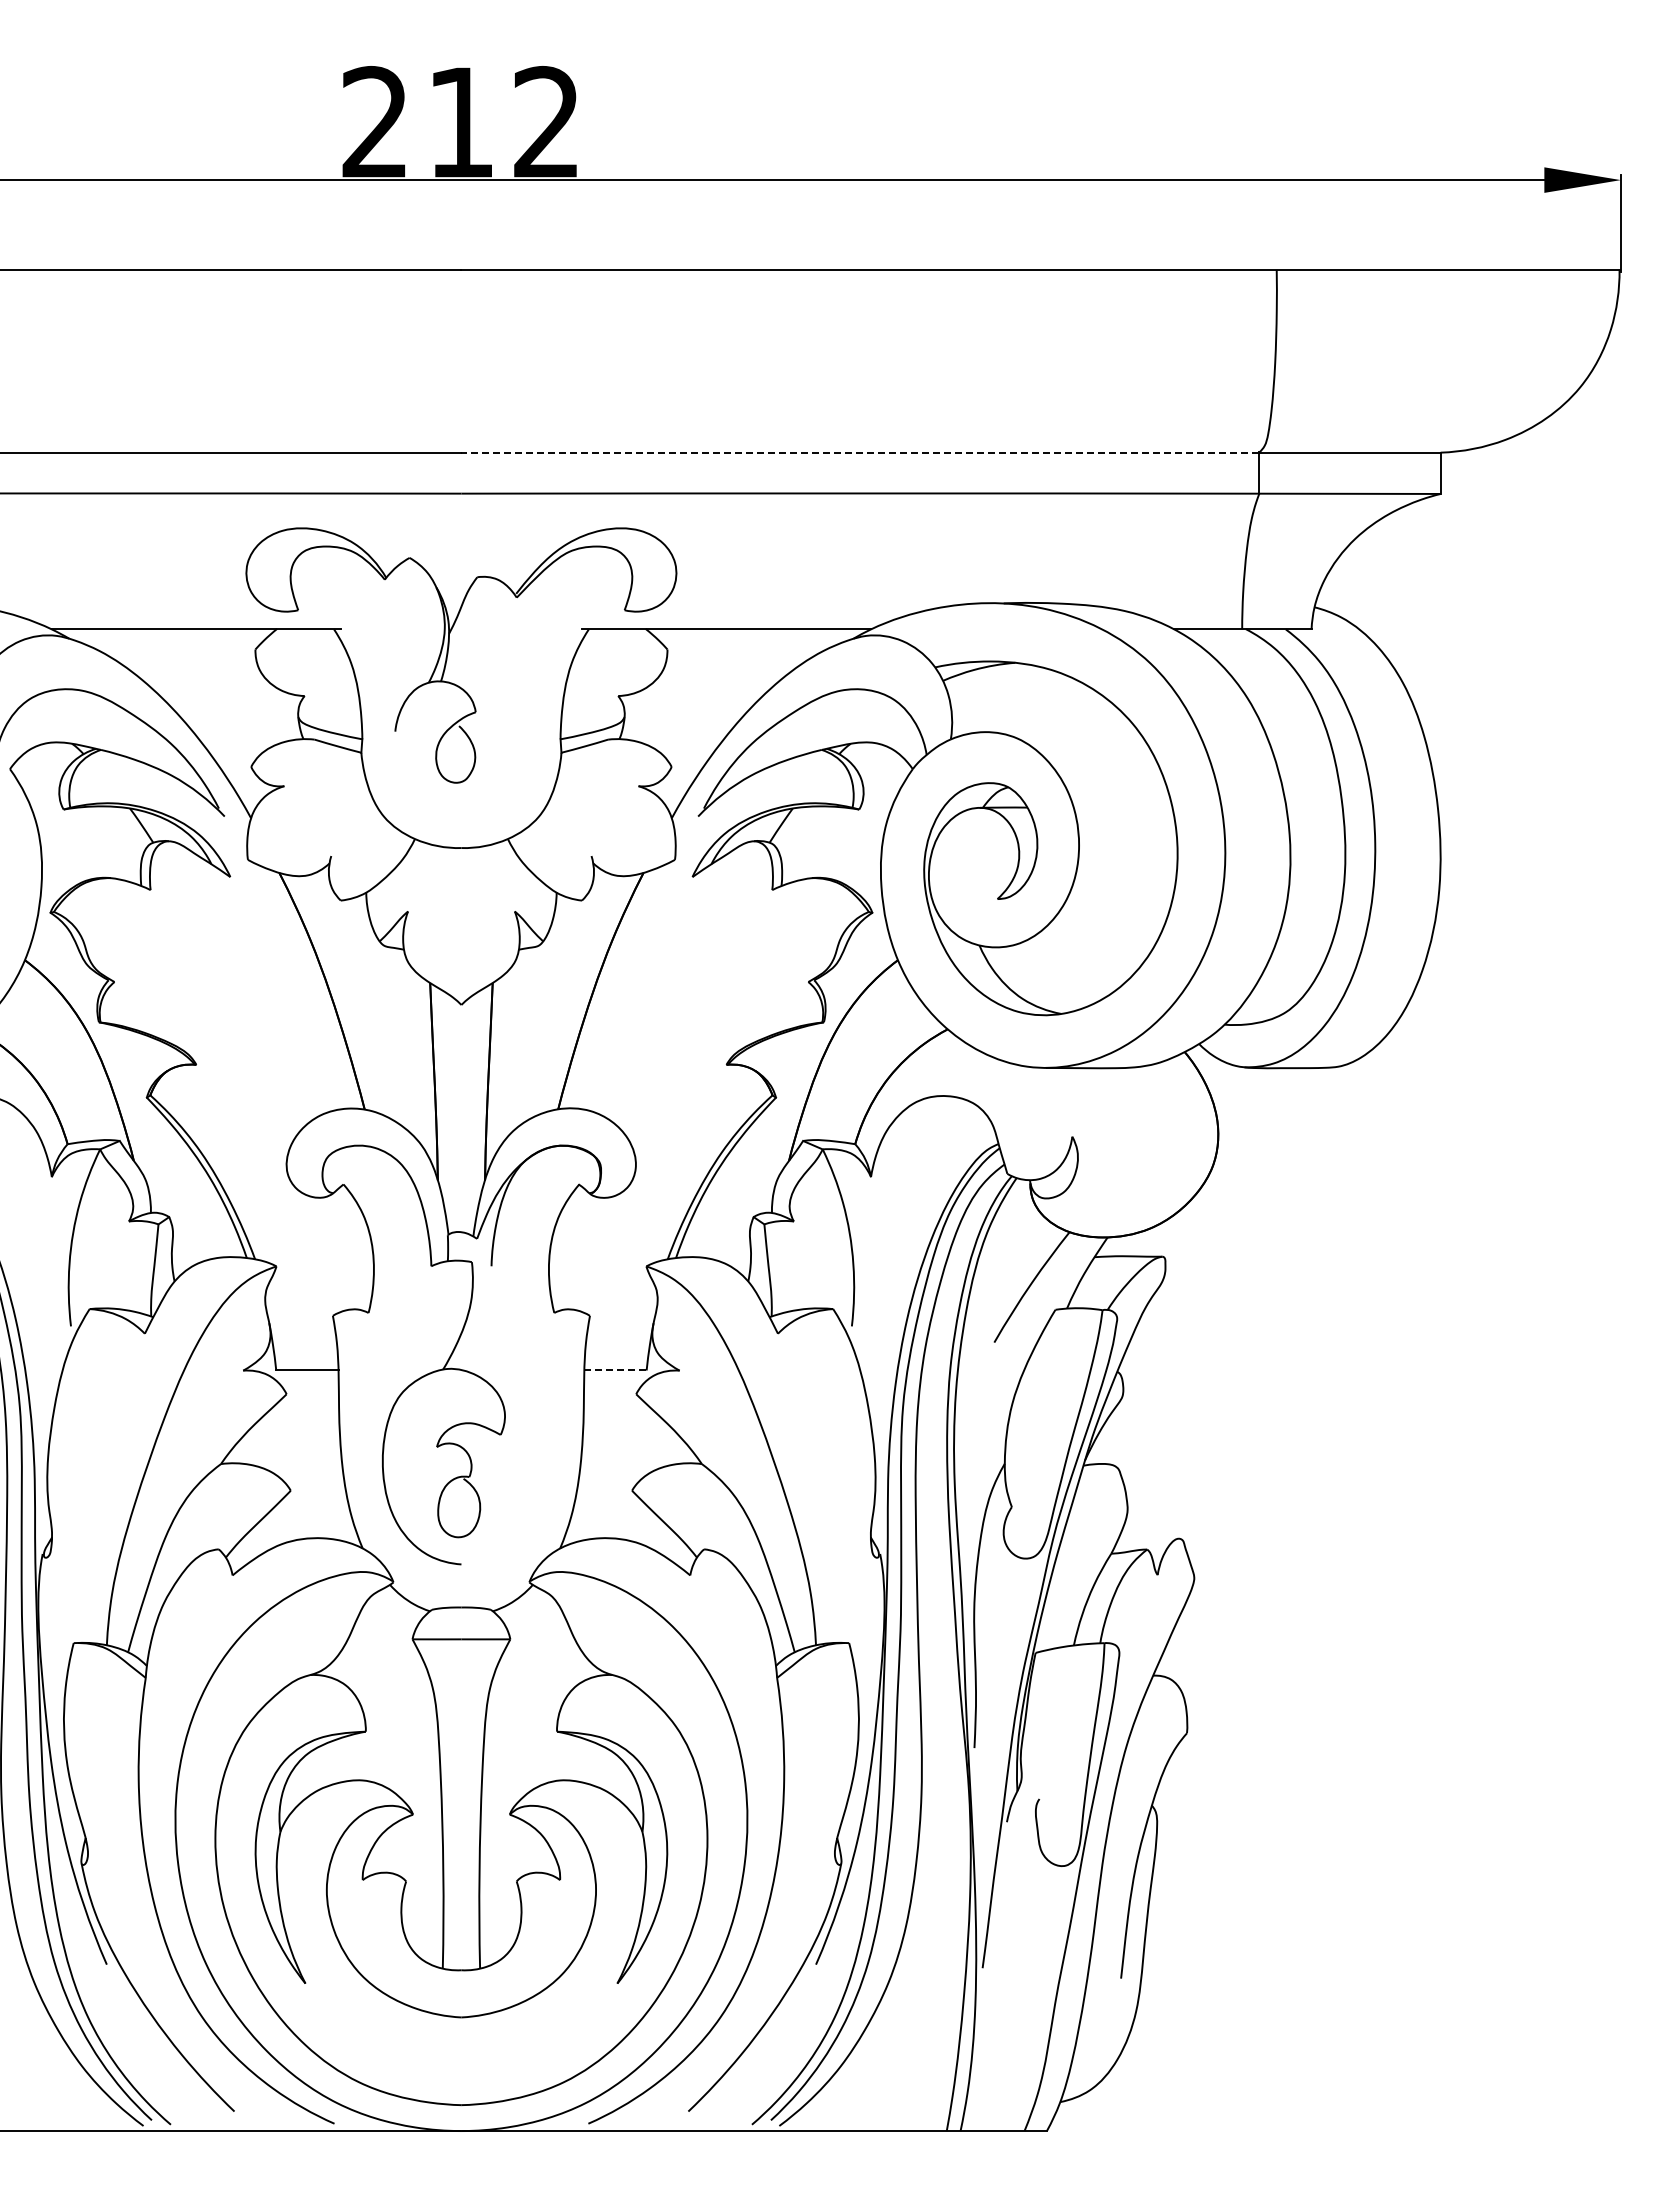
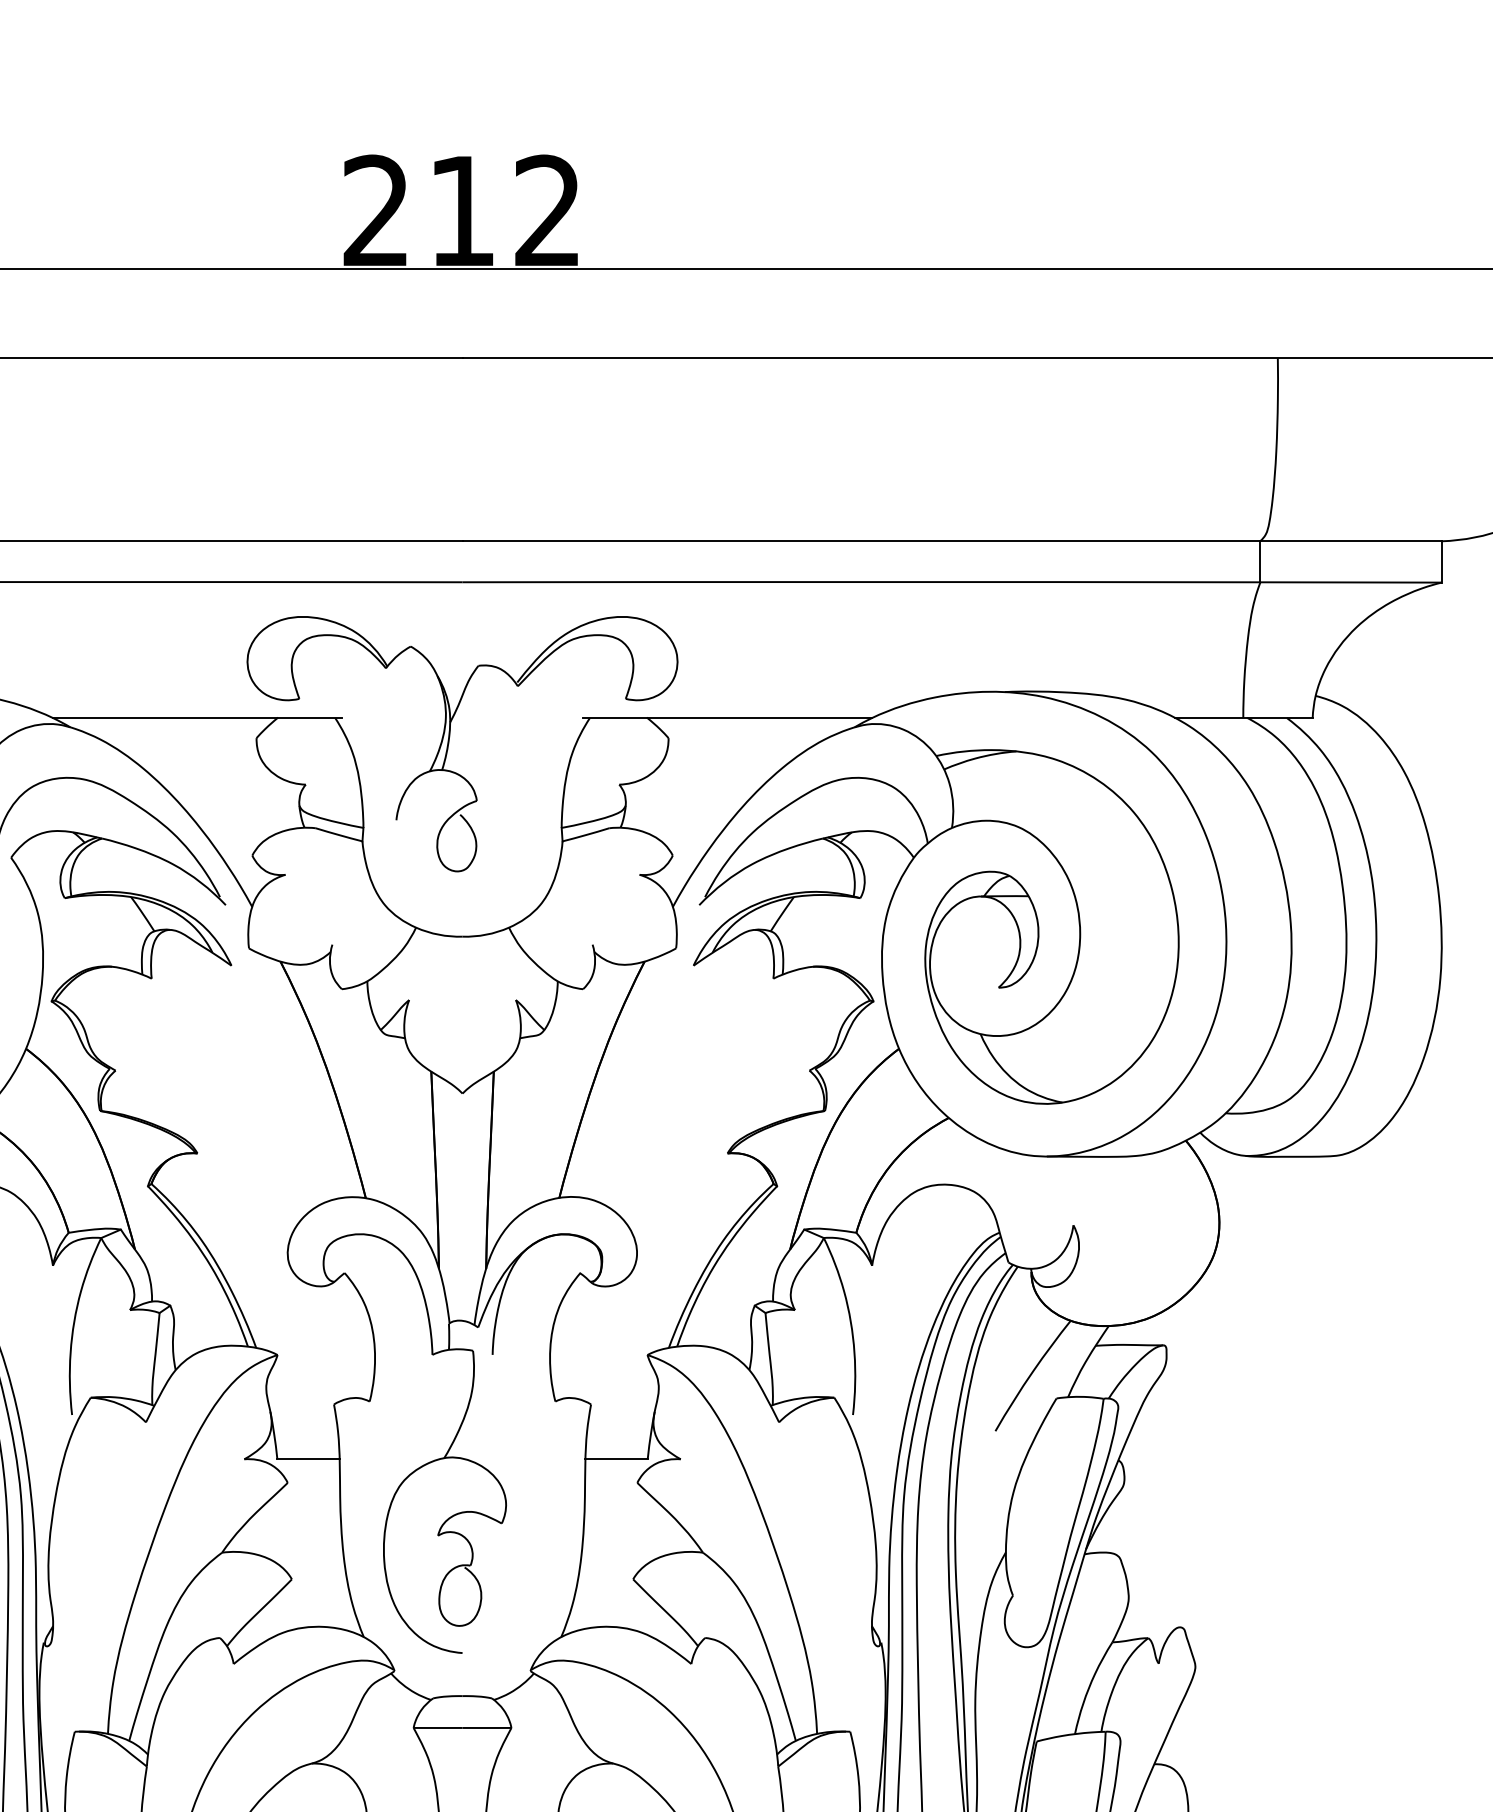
line: (860, 452) -> (861, 541), dashed -> solid
line: (615, 1370) -> (616, 1459), dashed -> solid

